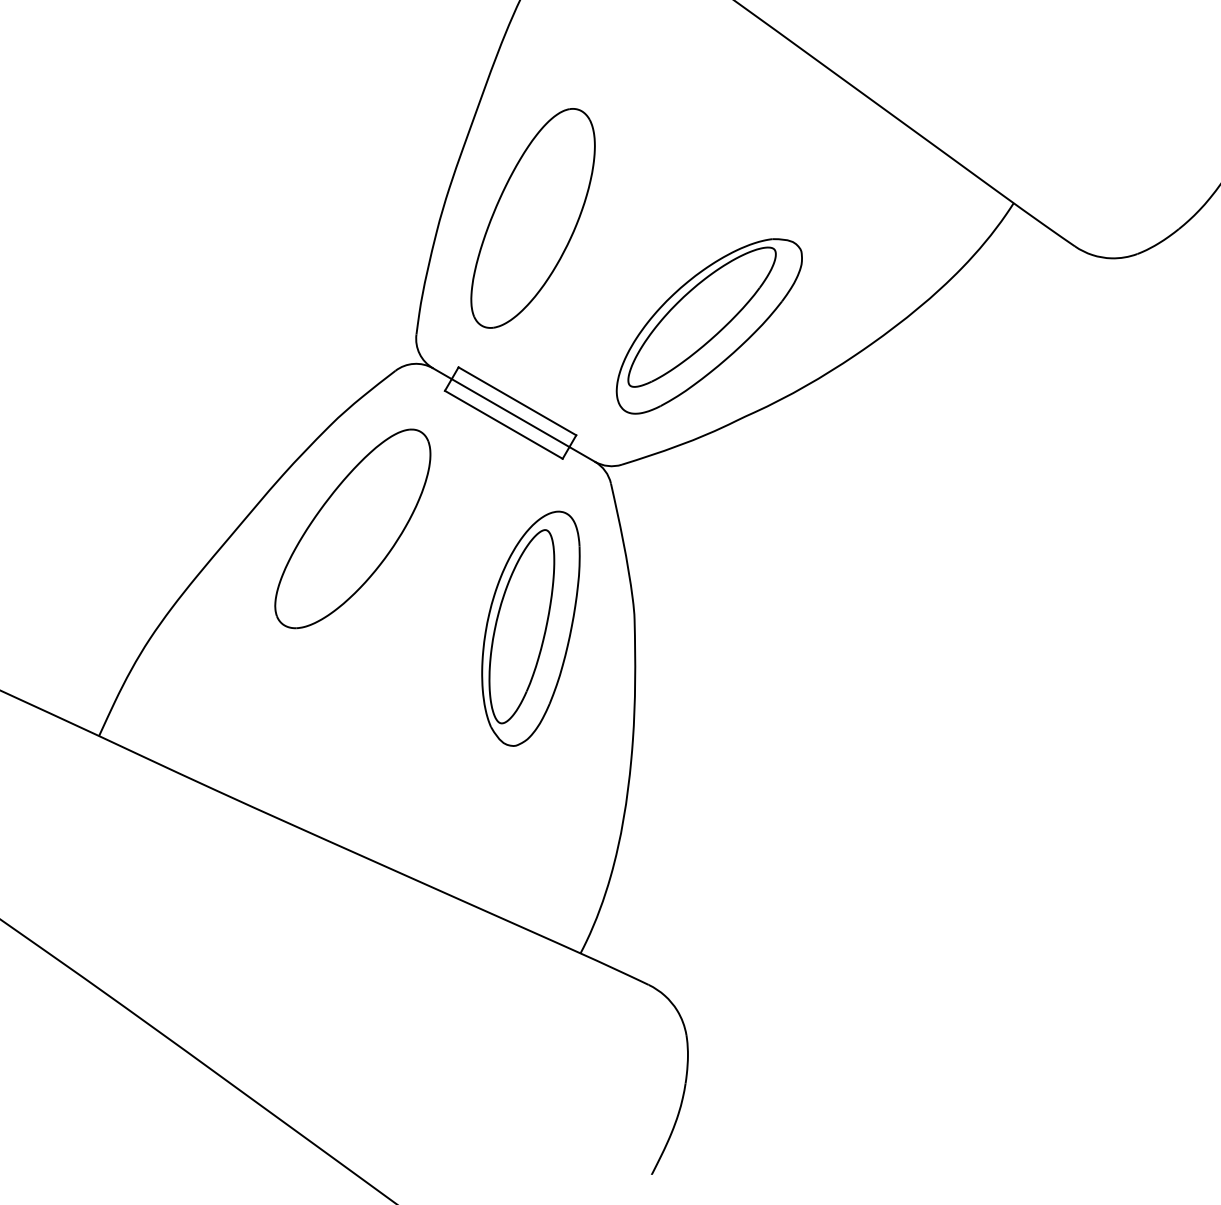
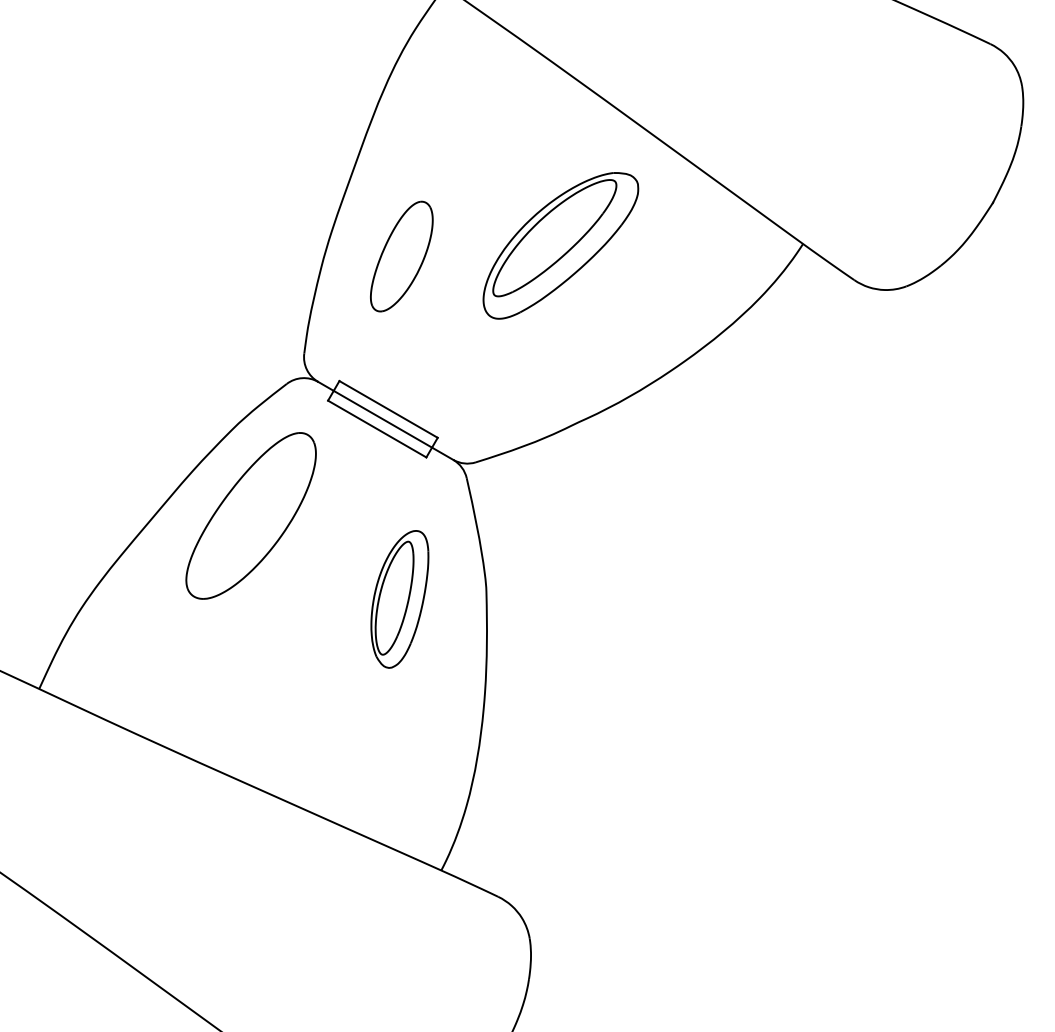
part: (532, 218) -> (401, 256), size x0.6
part: (708, 325) -> (560, 245), moved
part: (530, 628) -> (399, 599), size x0.7

